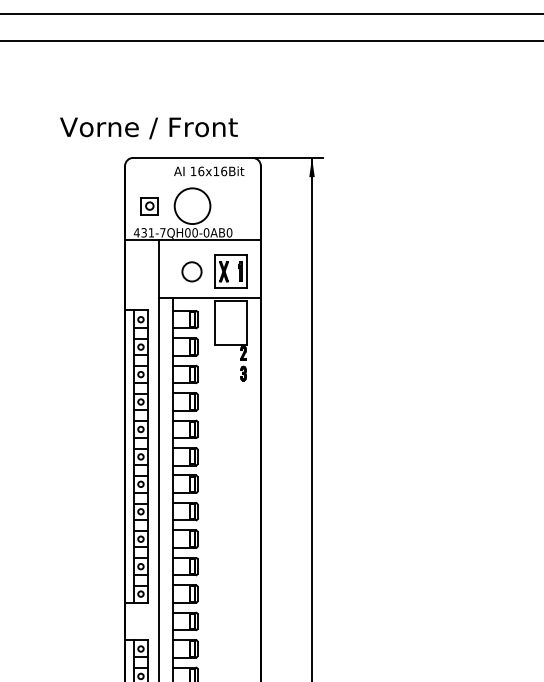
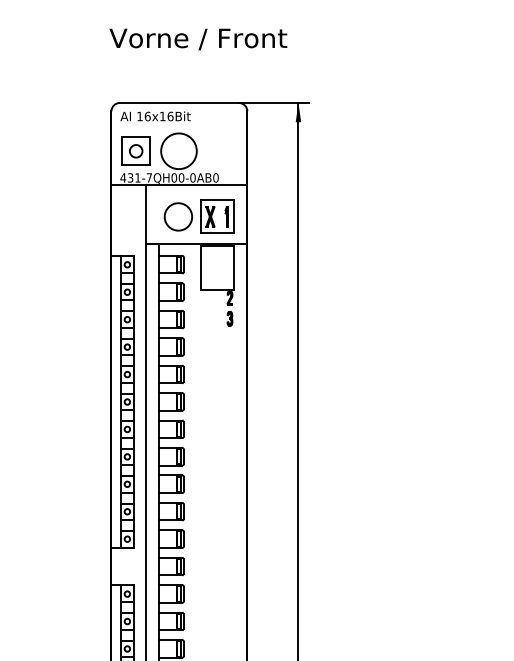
text: (148, 128) -> (197, 39), moved
text: (209, 171) -> (155, 116), moved
part: (149, 205) -> (135, 150), size x1.67
circle: (191, 271) -> (177, 216), size x1.43

